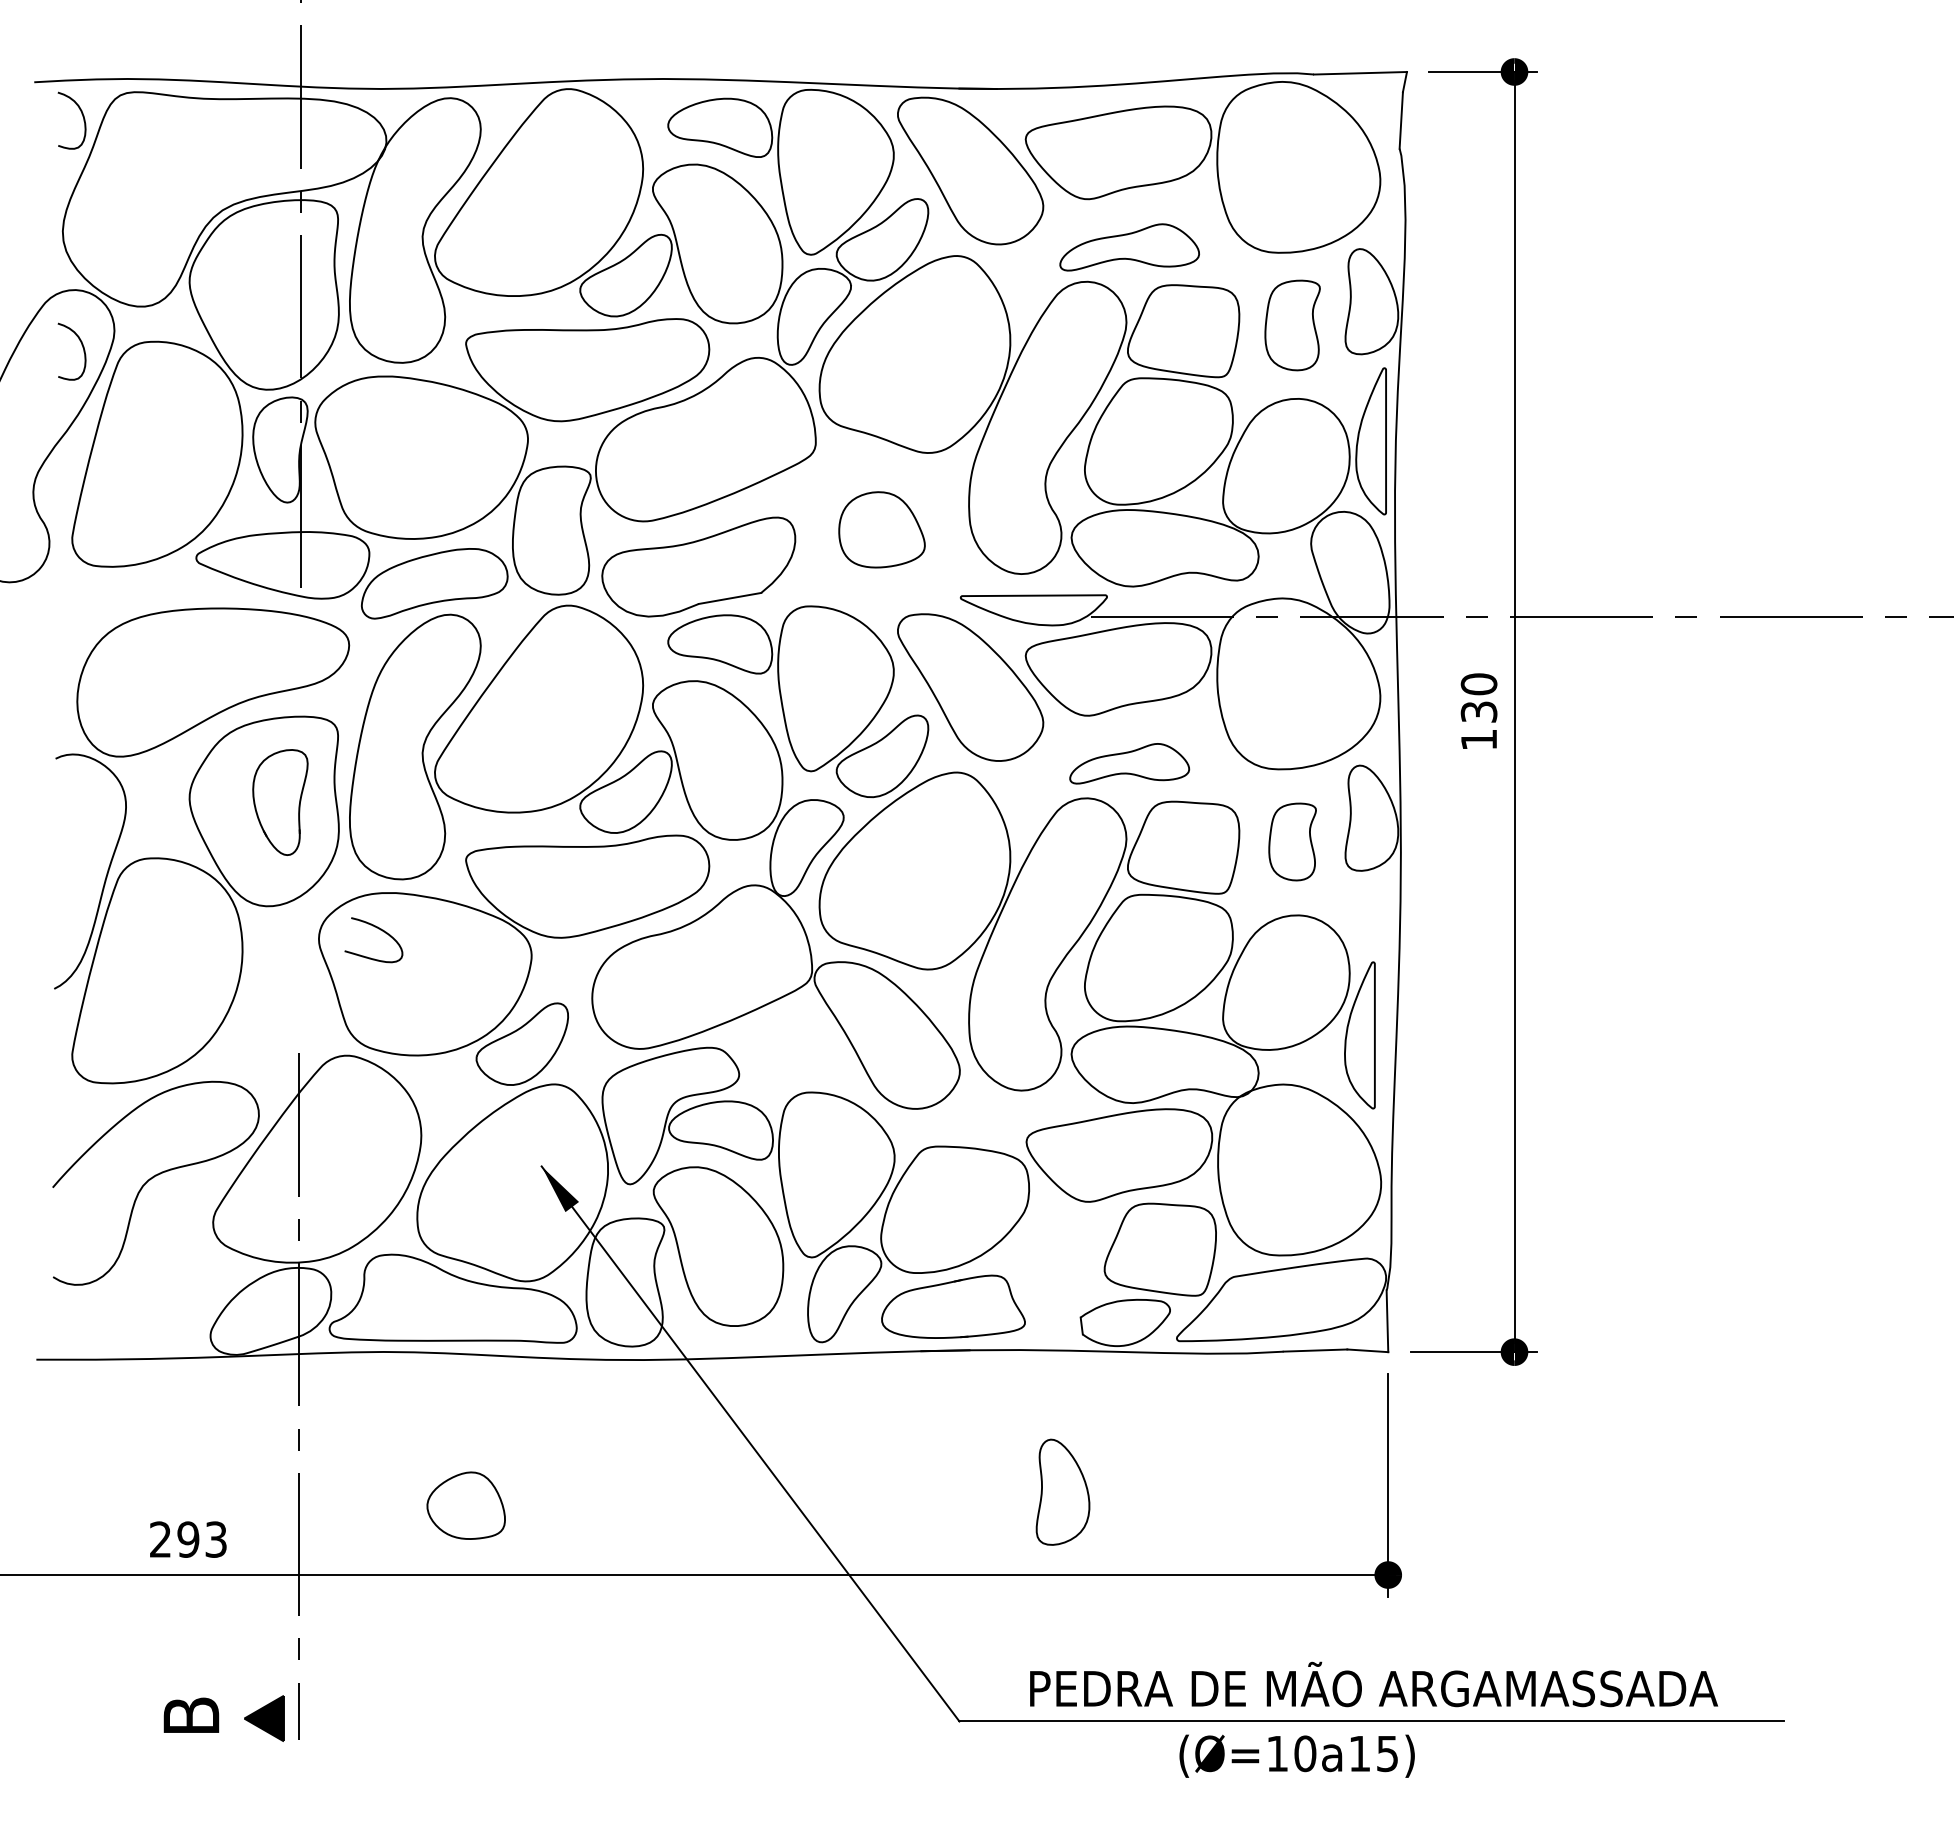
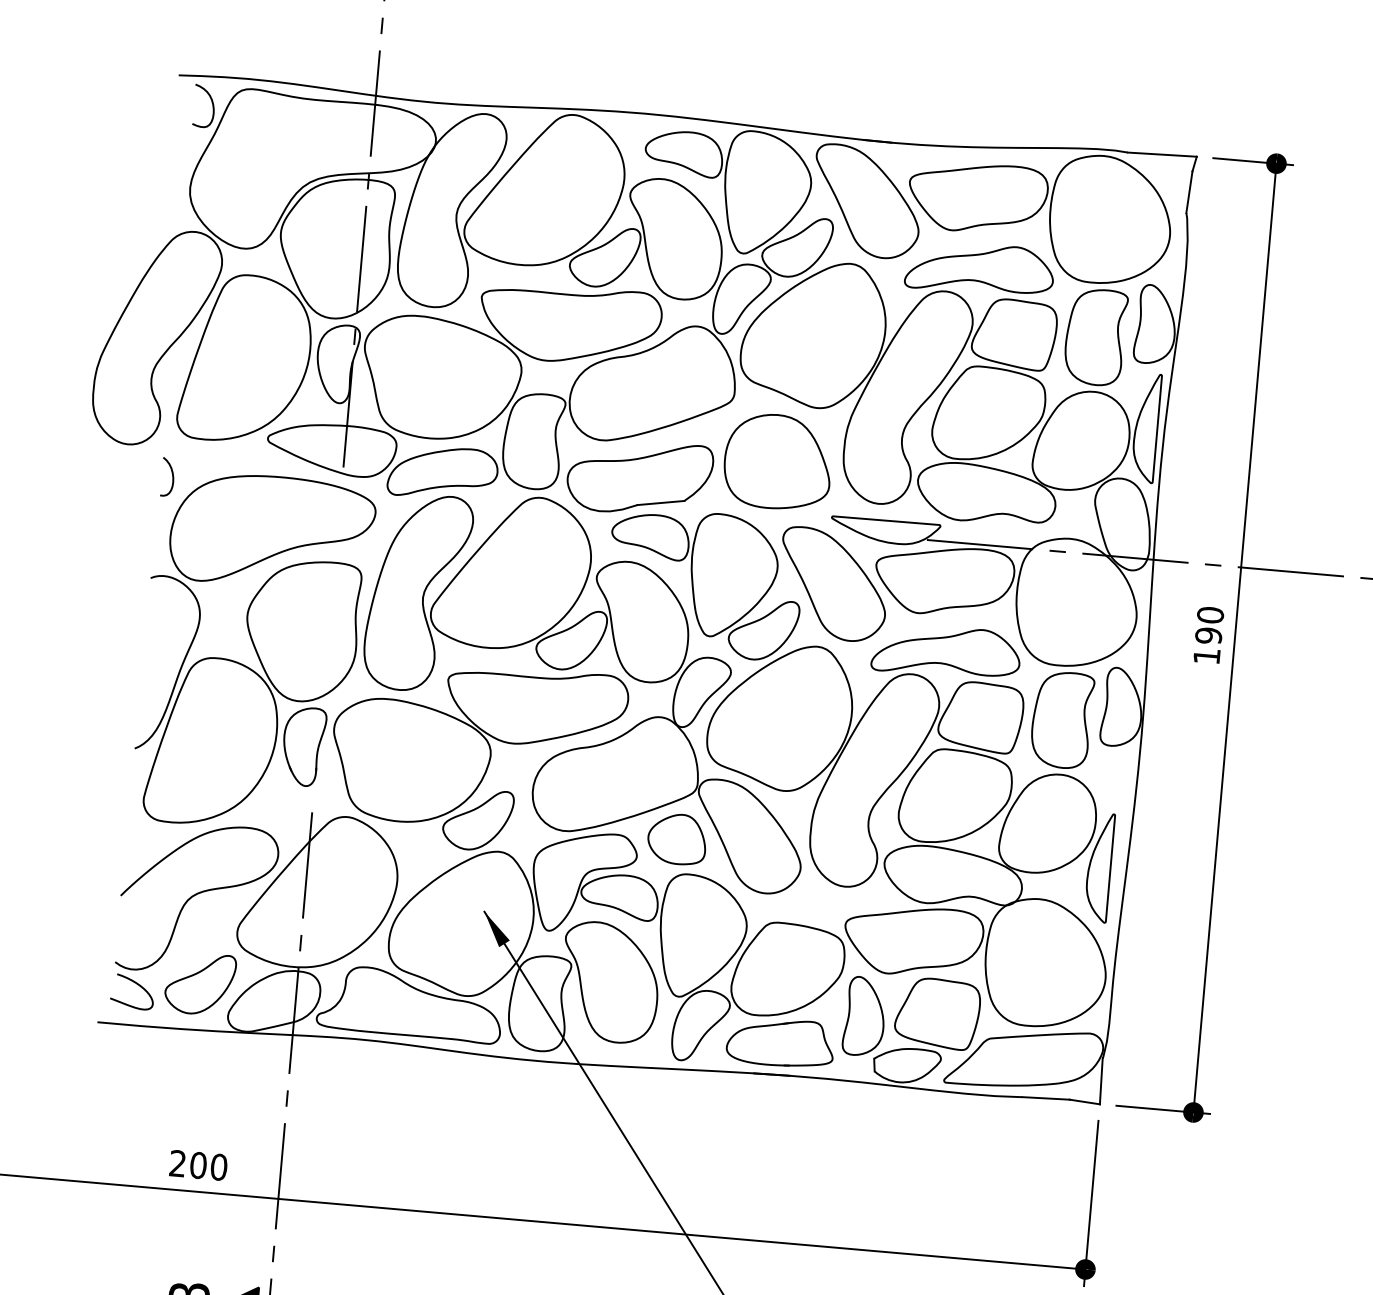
part: (1129, 247) -> (979, 268), size x1.43
part: (1292, 325) -> (1095, 337), size x1.43
curve: (81, 345) -> (196, 273), removed
part: (881, 529) -> (777, 461), size x1.67
curve: (72, 619) -> (172, 475), added
text: (1478, 712) -> (1208, 636), 130 -> 190
part: (1129, 763) -> (946, 651), size x1.67
part: (280, 802) -> (303, 746), moved
part: (1292, 841) -> (1062, 719), size x1.67
curve: (378, 929) -> (136, 984), moved
part: (169, 1295) -> (200, 983), added
part: (1062, 1491) -> (864, 1016), moved
part: (465, 1505) -> (676, 839), moved
text: (202, 1539) -> (208, 1166), 293 -> 200

